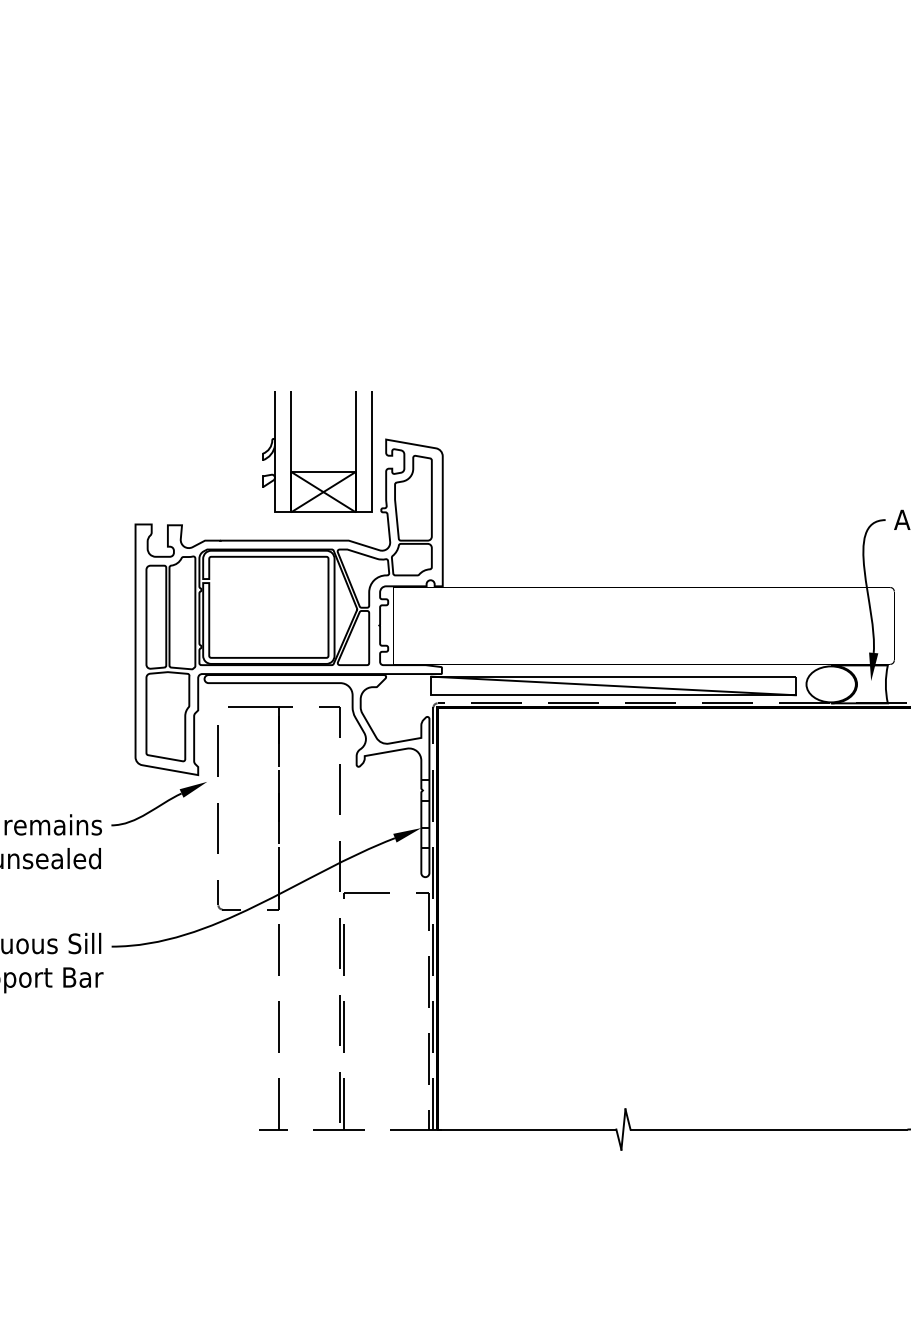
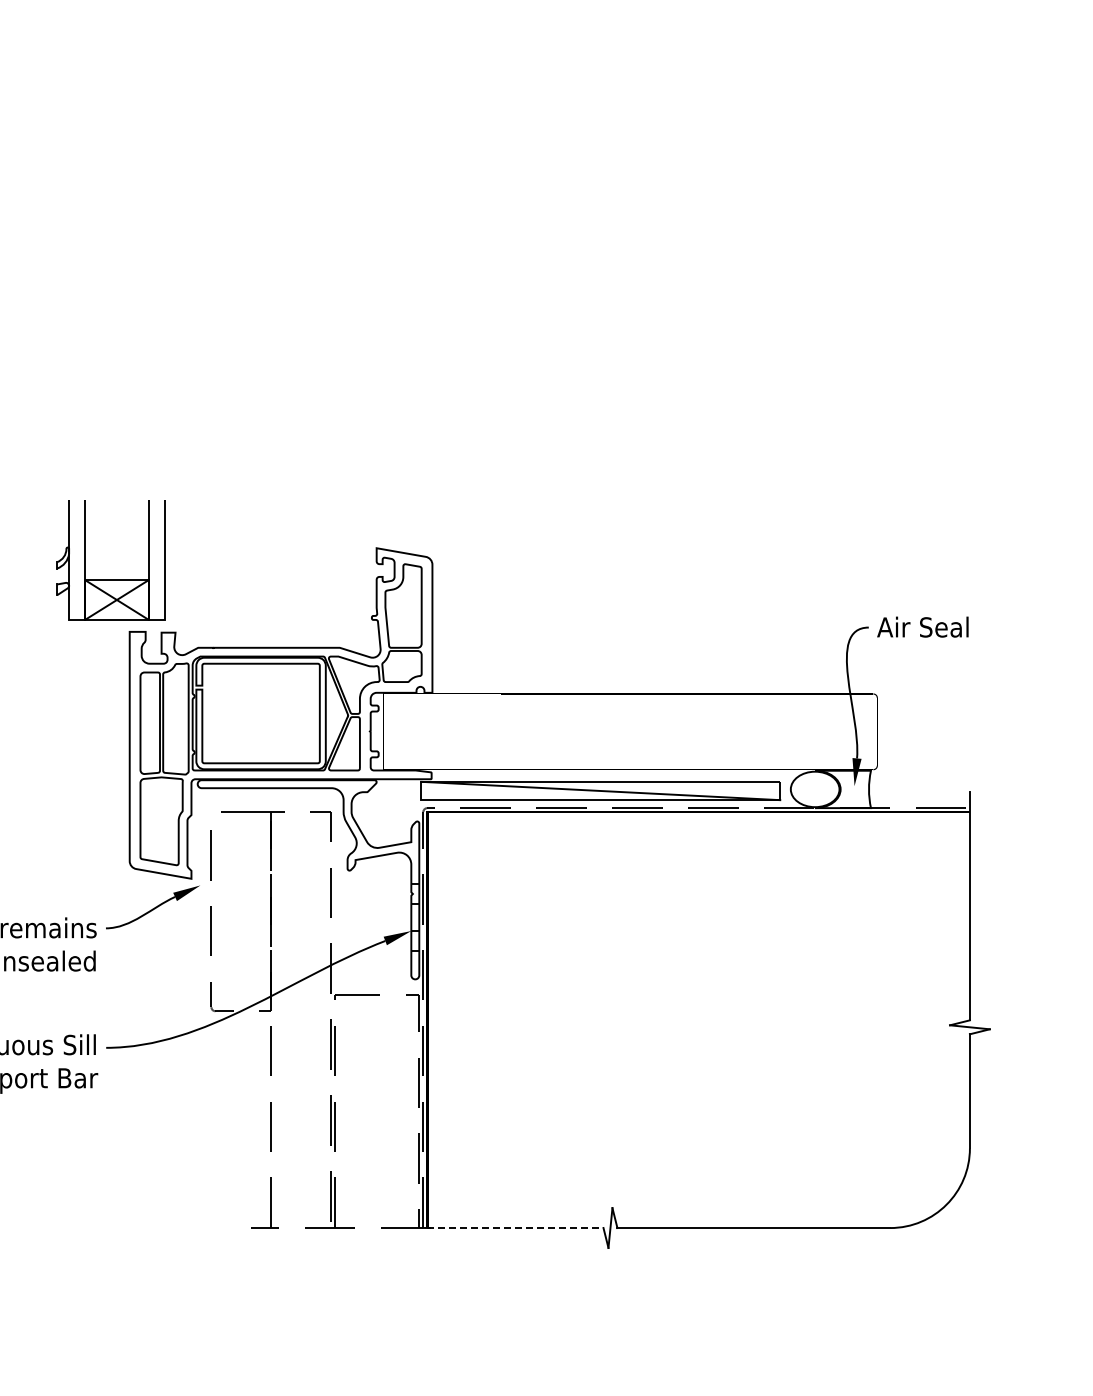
part: (316, 471) -> (110, 579), moved
line: (527, 1129) -> (515, 1228), solid -> dashed

